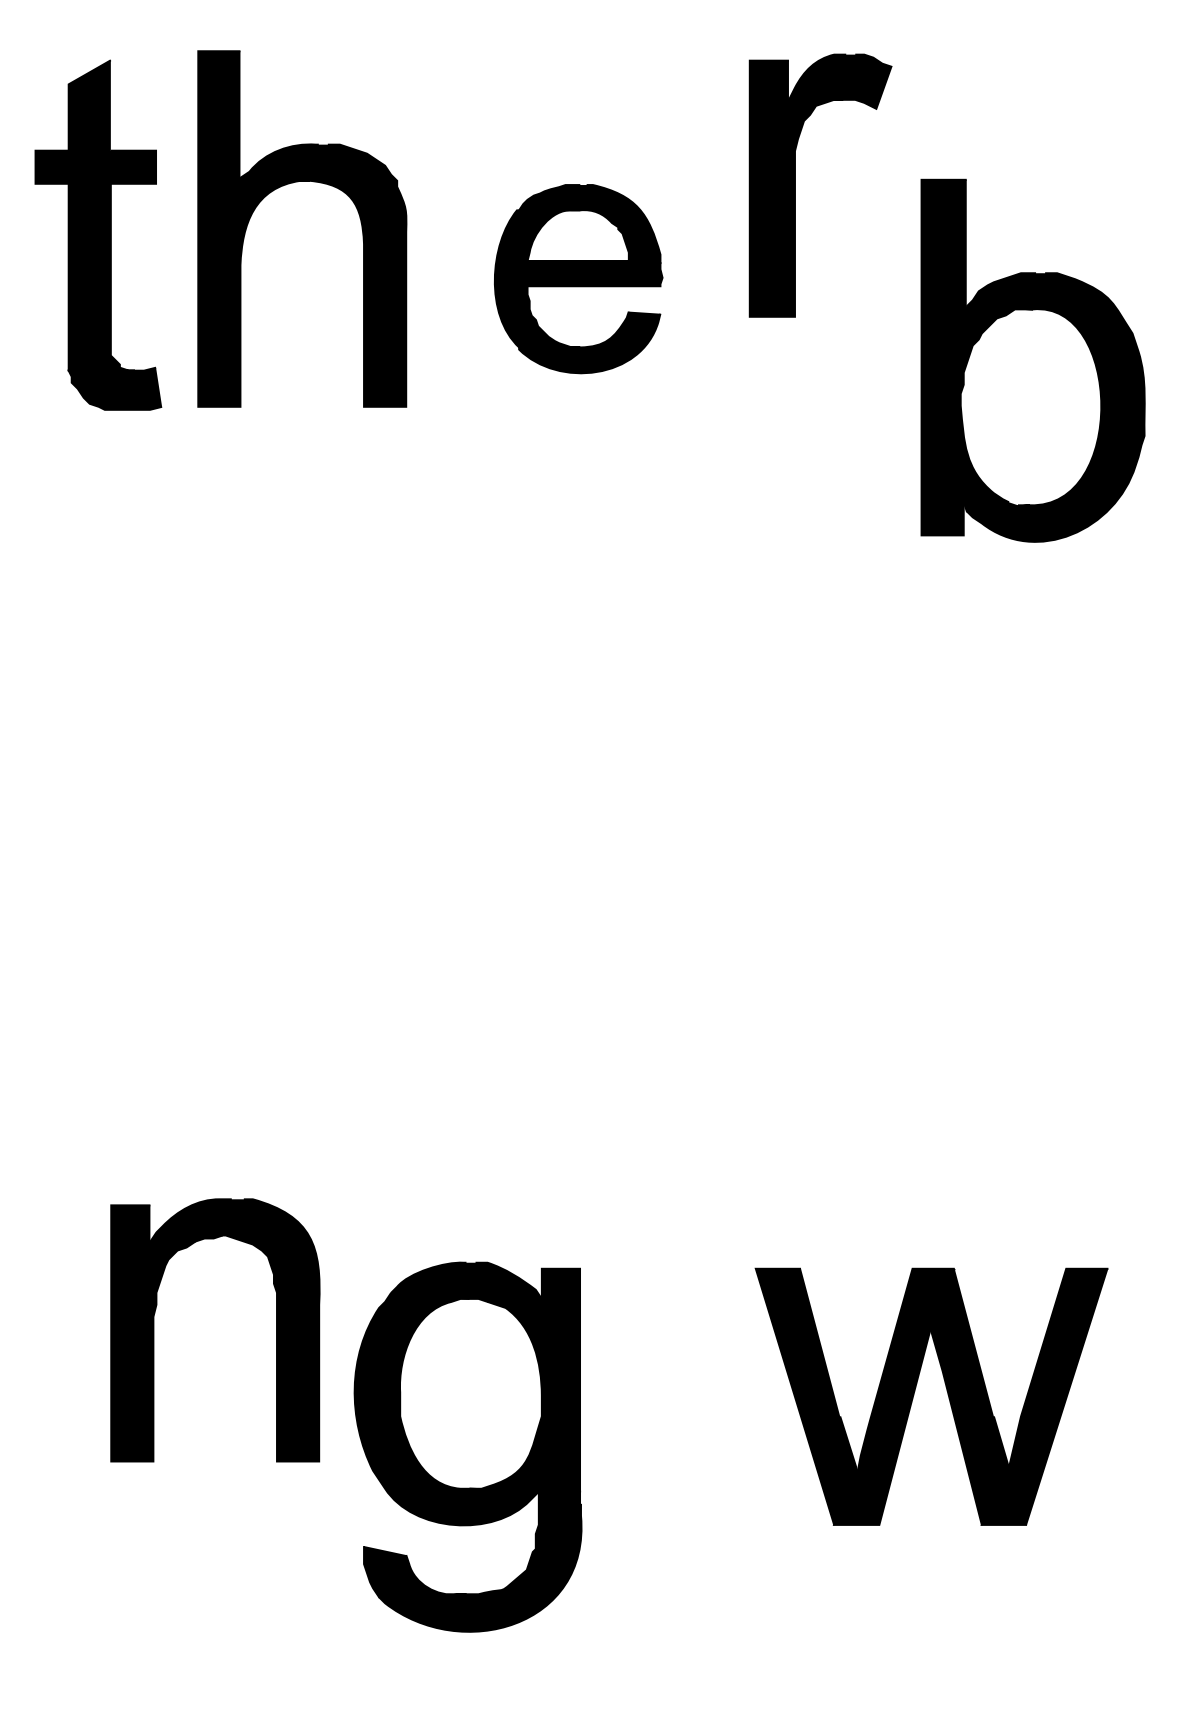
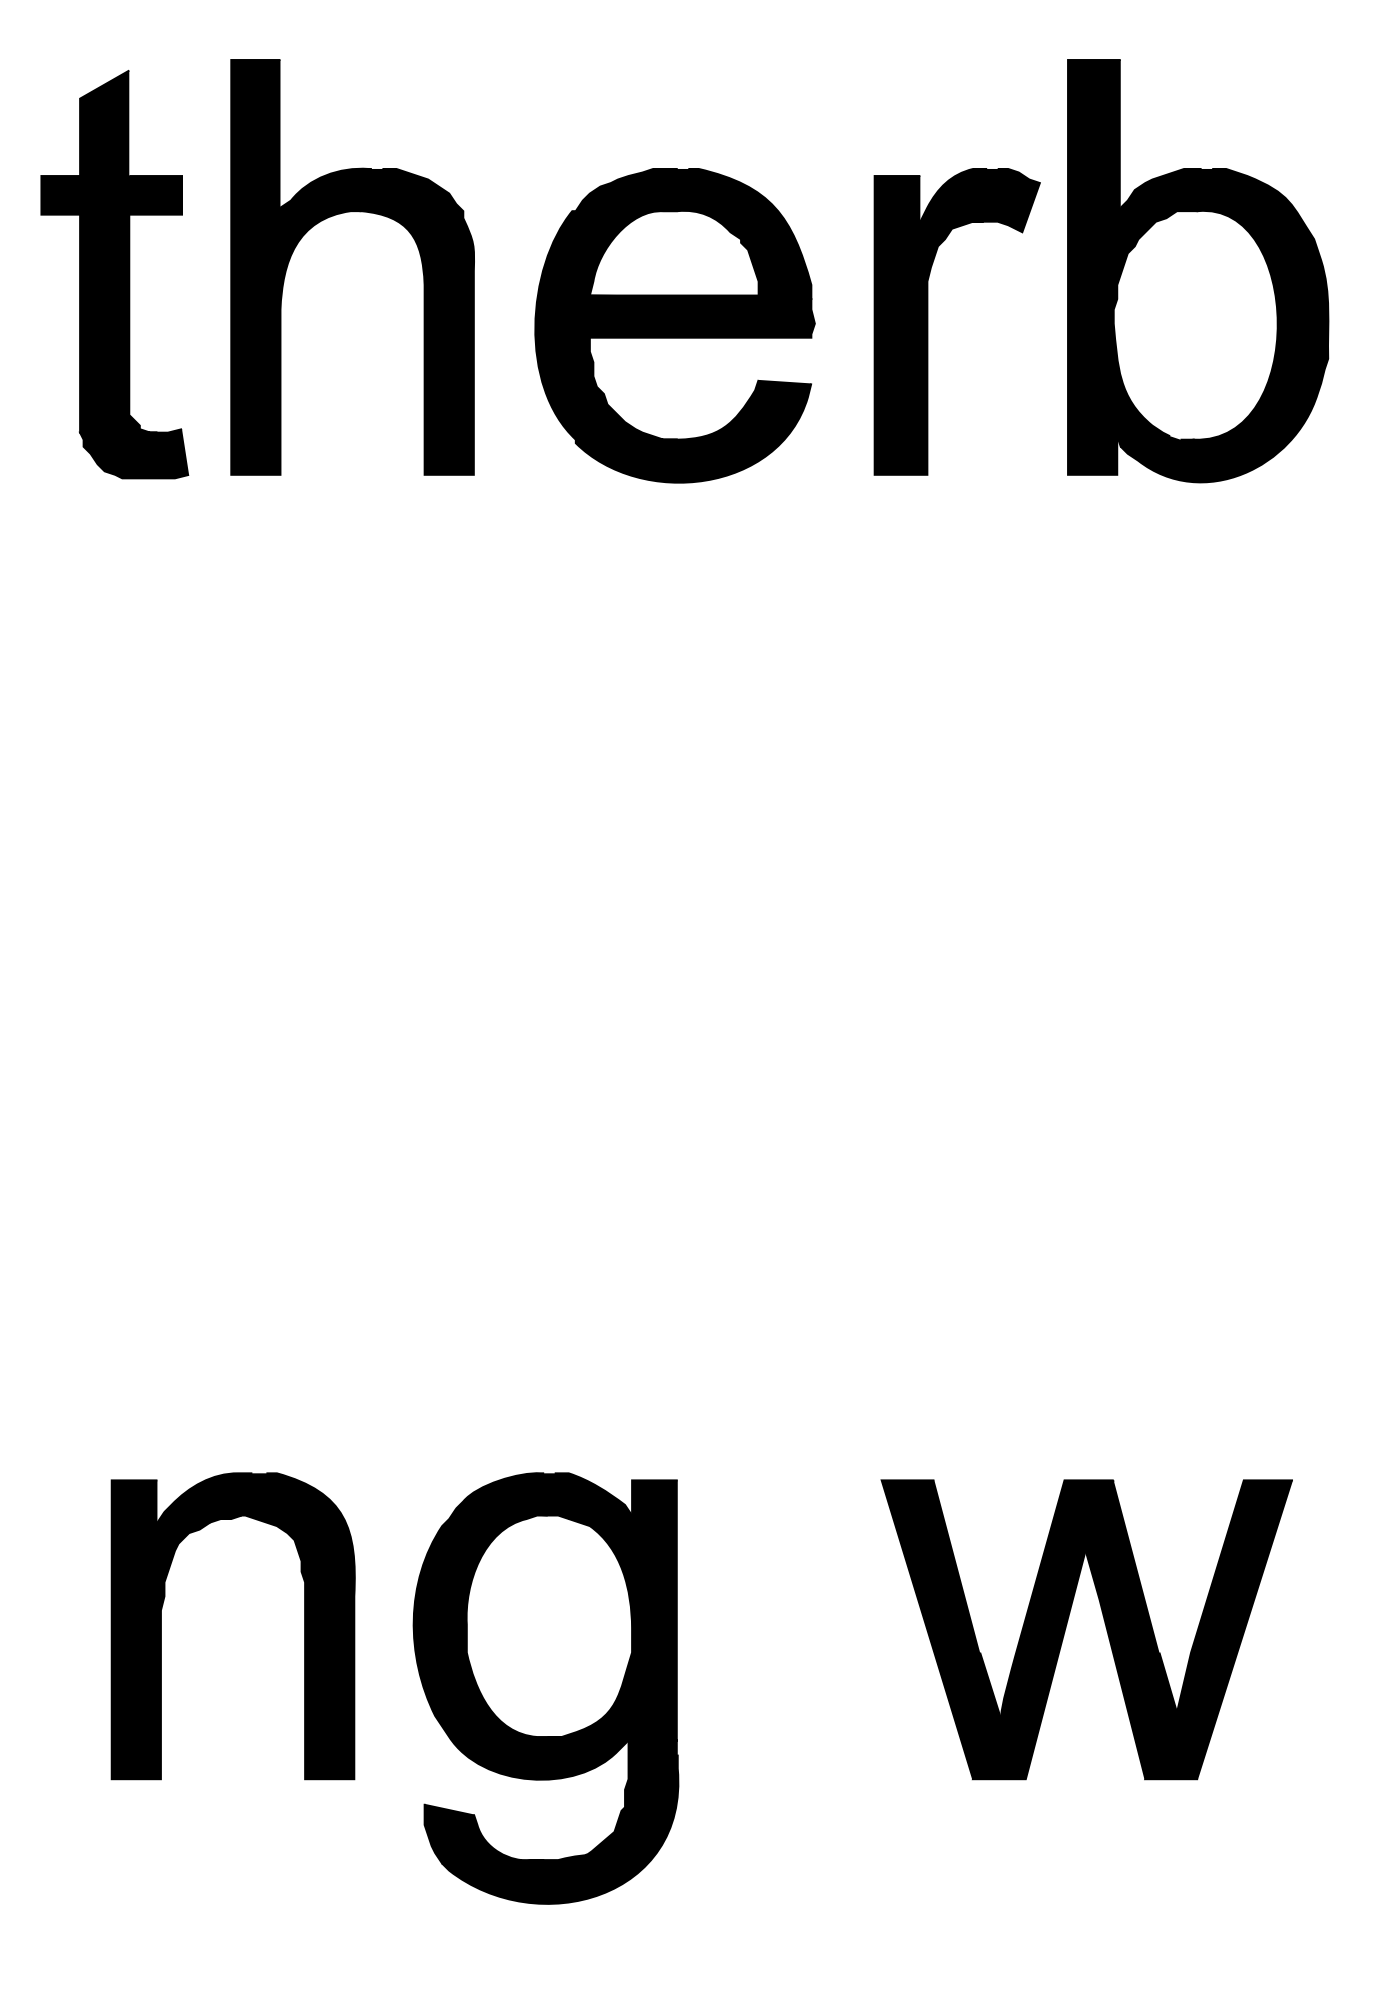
part: (795, 185) -> (928, 321), moved
part: (578, 278) -> (674, 325), size x1.43
part: (1033, 361) -> (1198, 271), moved
part: (153, 1330) -> (161, 1626), moved

